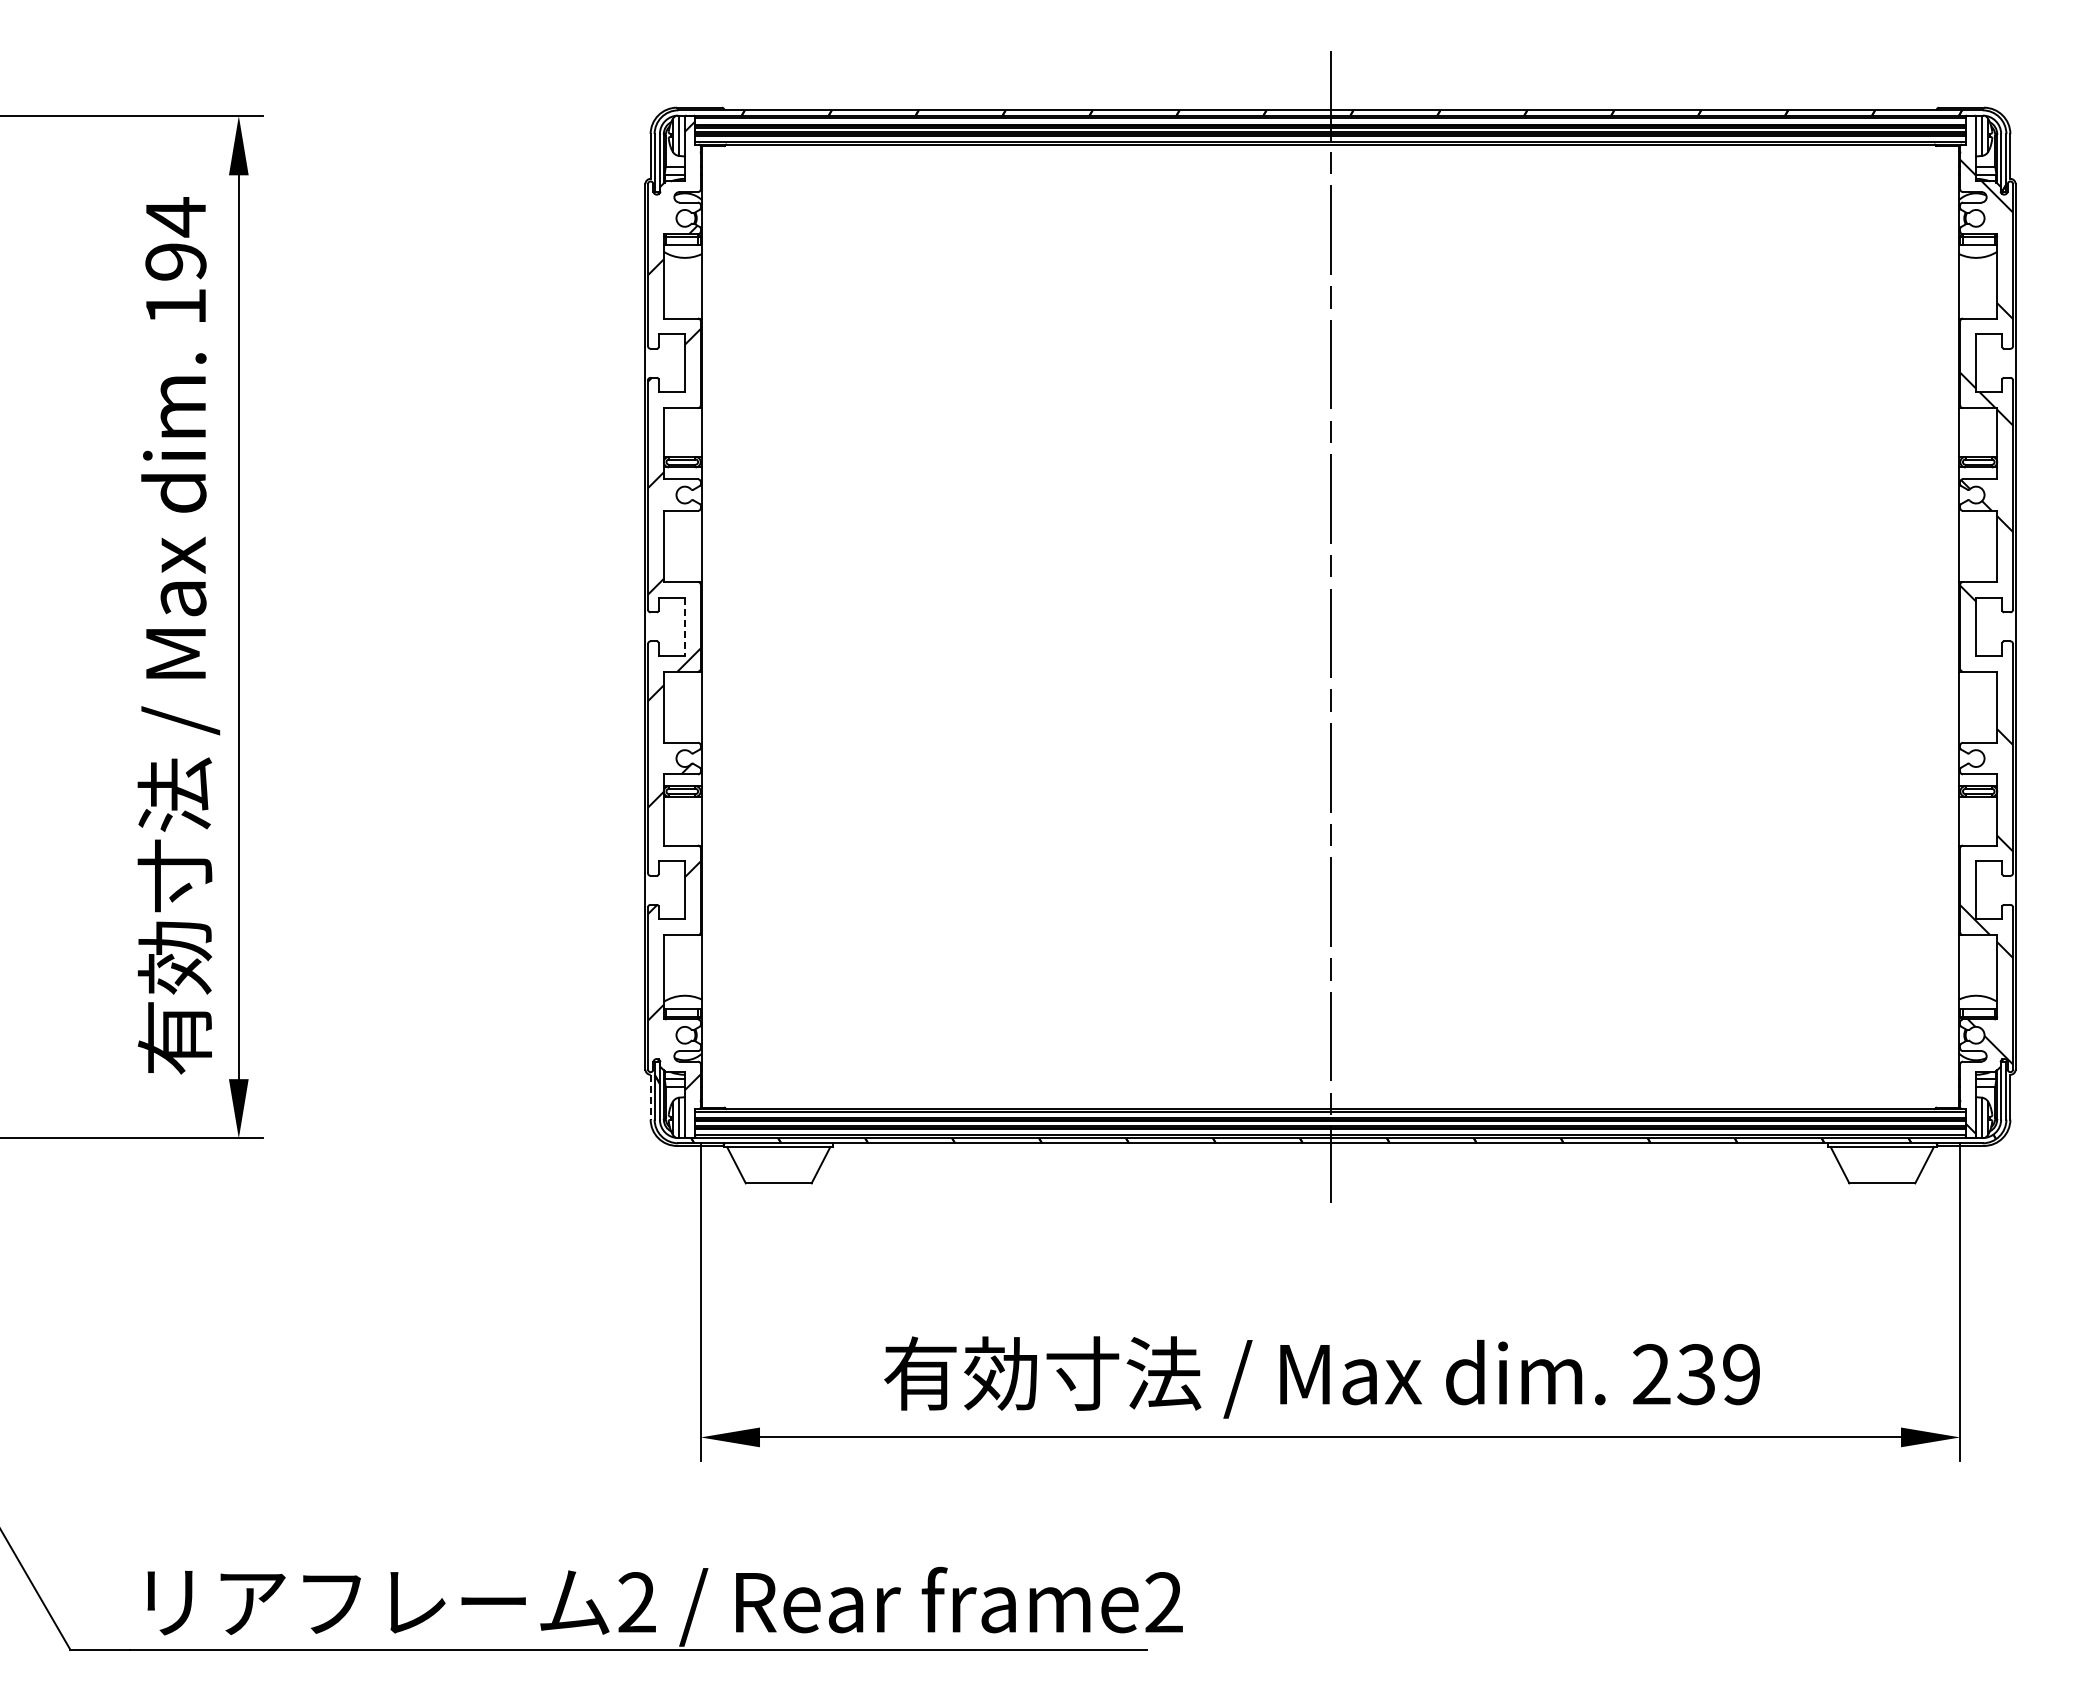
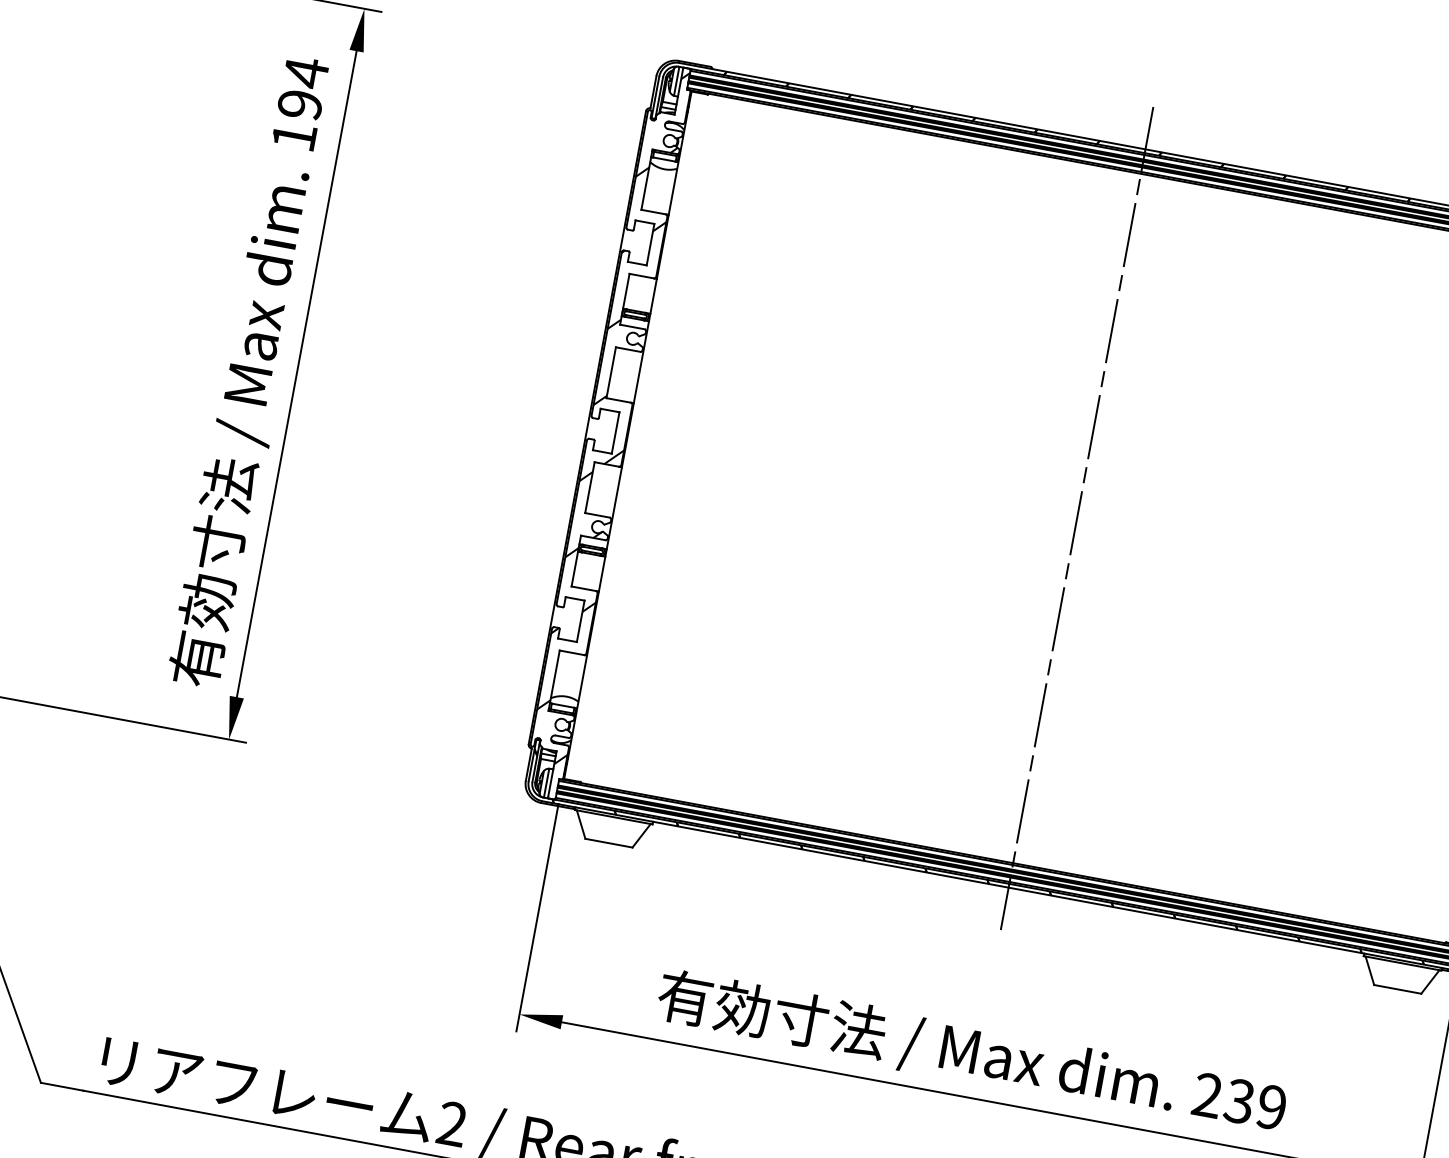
line: (684, 626) -> (615, 432), dashed -> solid
line: (650, 1097) -> (528, 764), dashed -> solid

